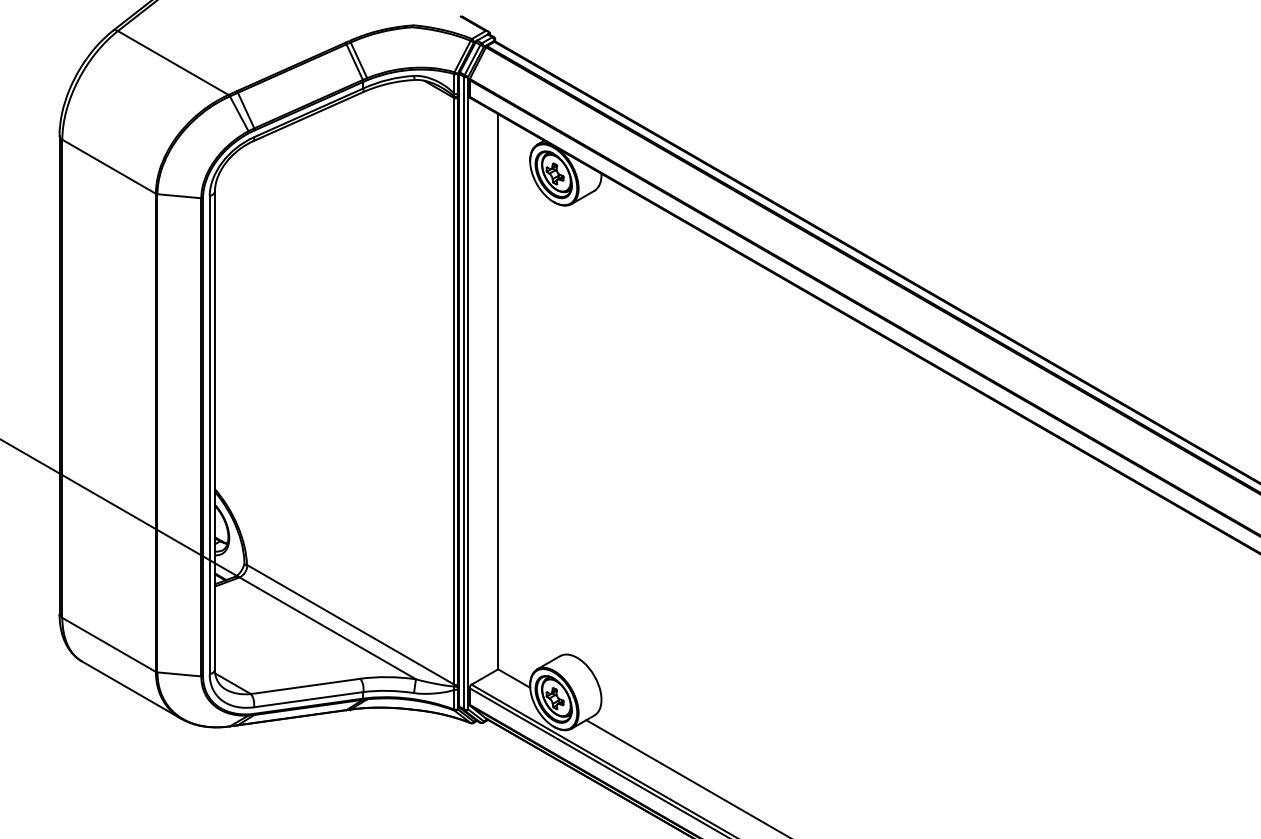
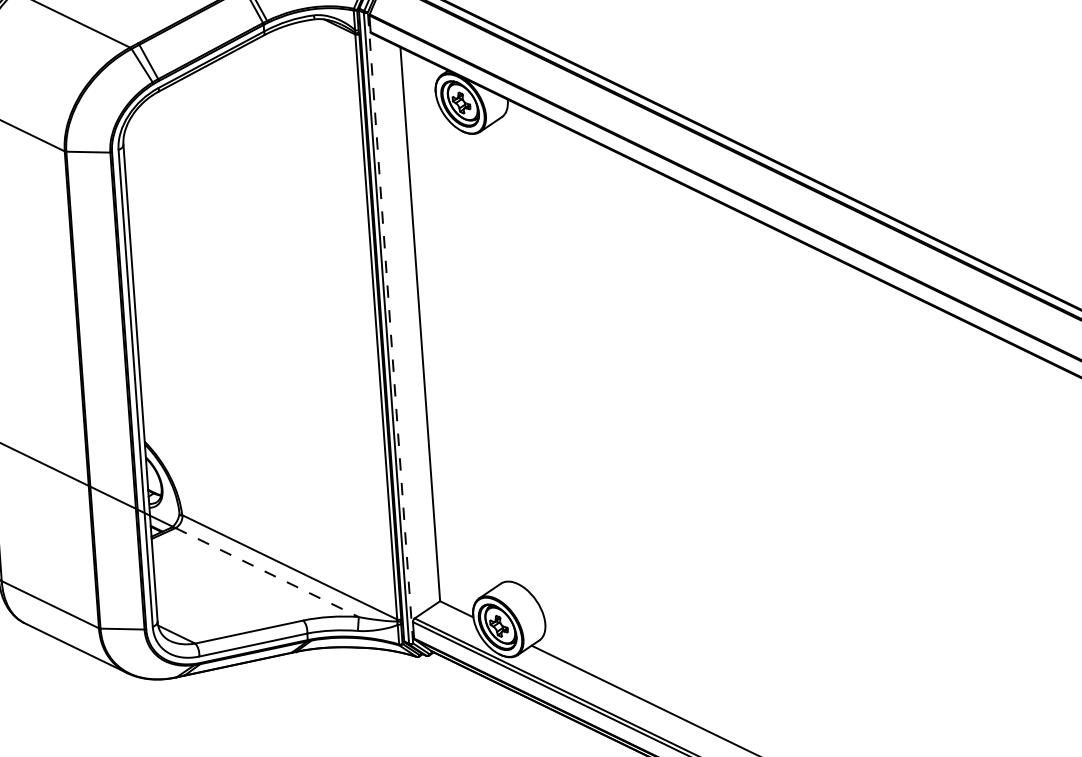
line: (468, 392) -> (390, 327), solid -> dashed
line: (327, 628) -> (266, 572), solid -> dashed

